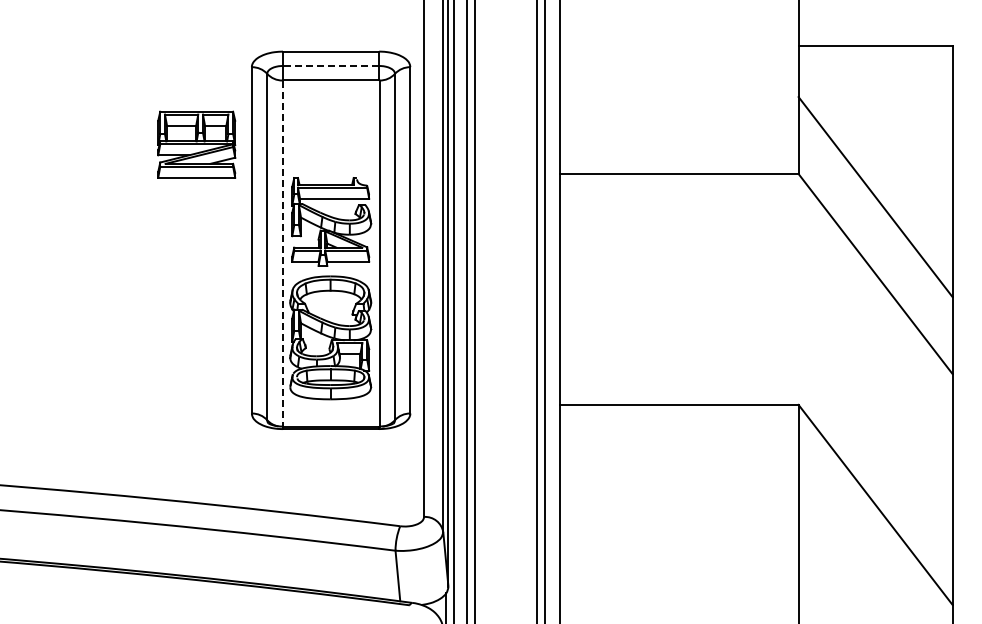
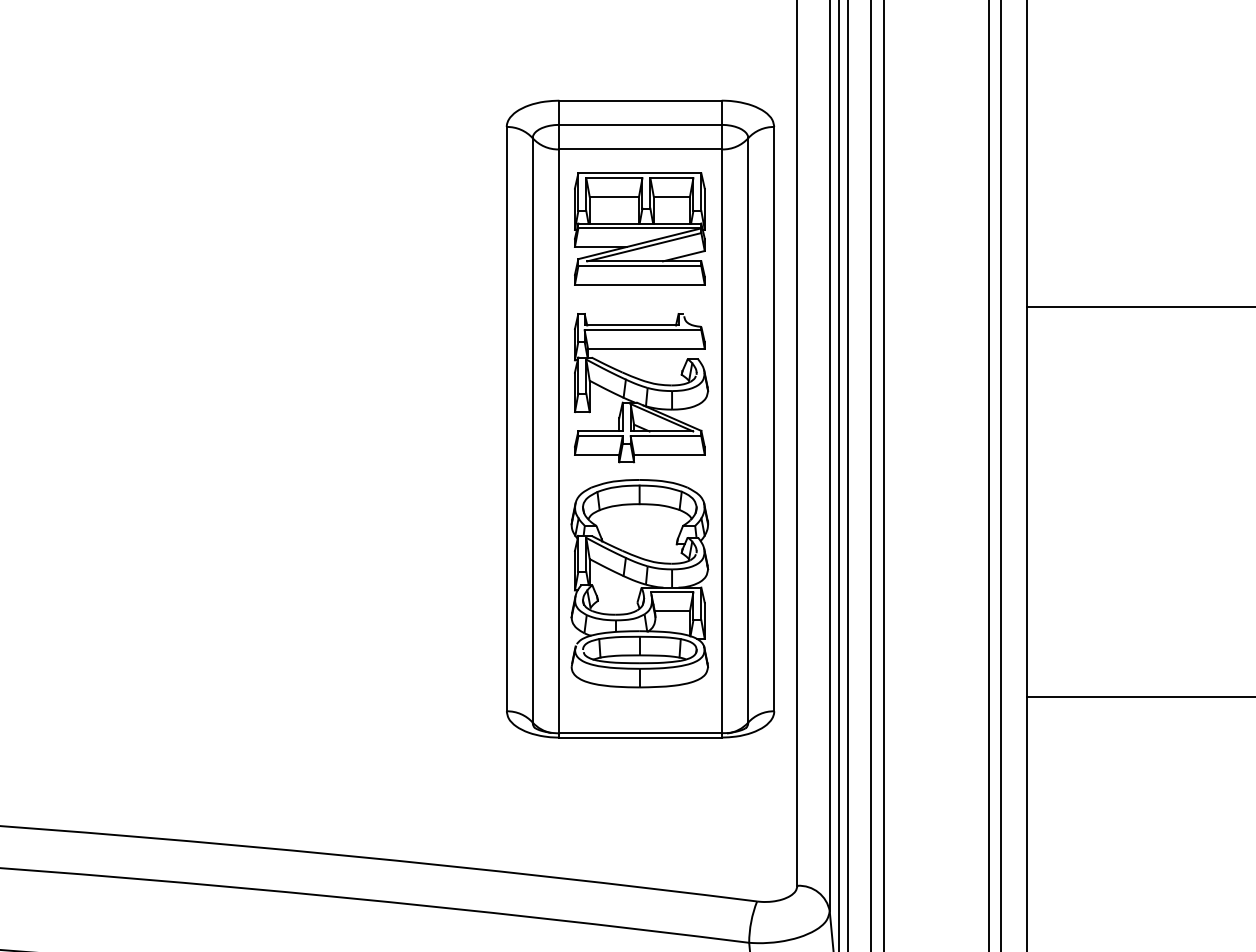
line: (330, 65) -> (639, 124), dashed -> solid
part: (196, 144) -> (639, 228), moved
line: (282, 254) -> (558, 442), dashed -> solid

